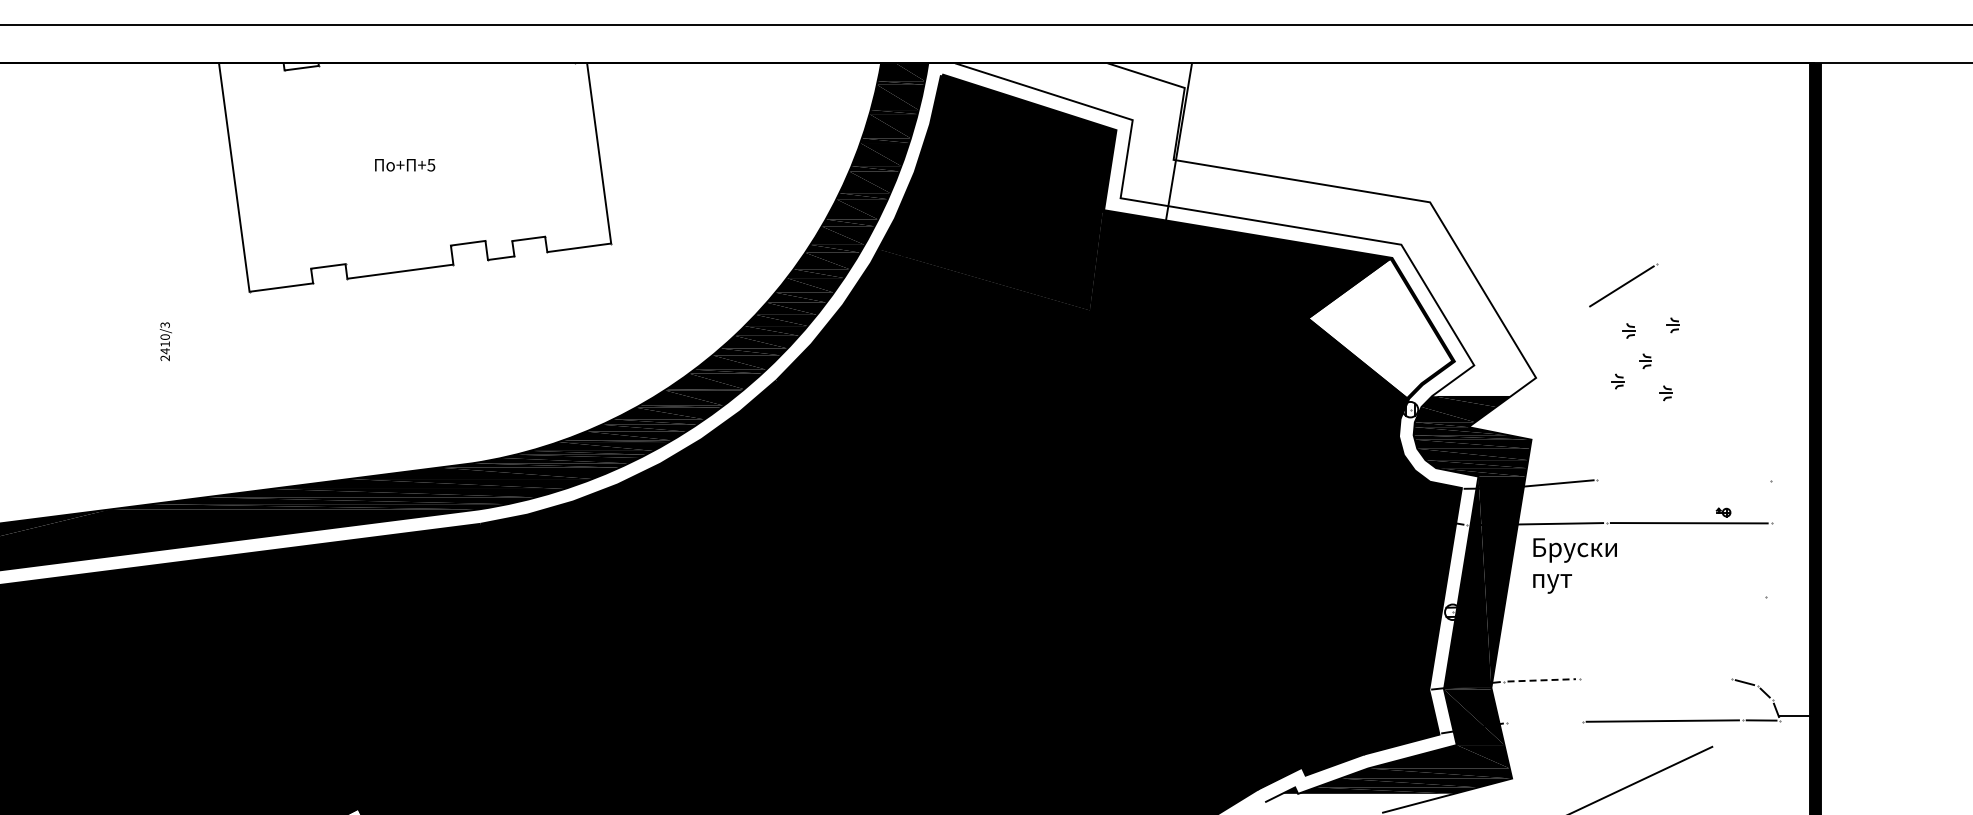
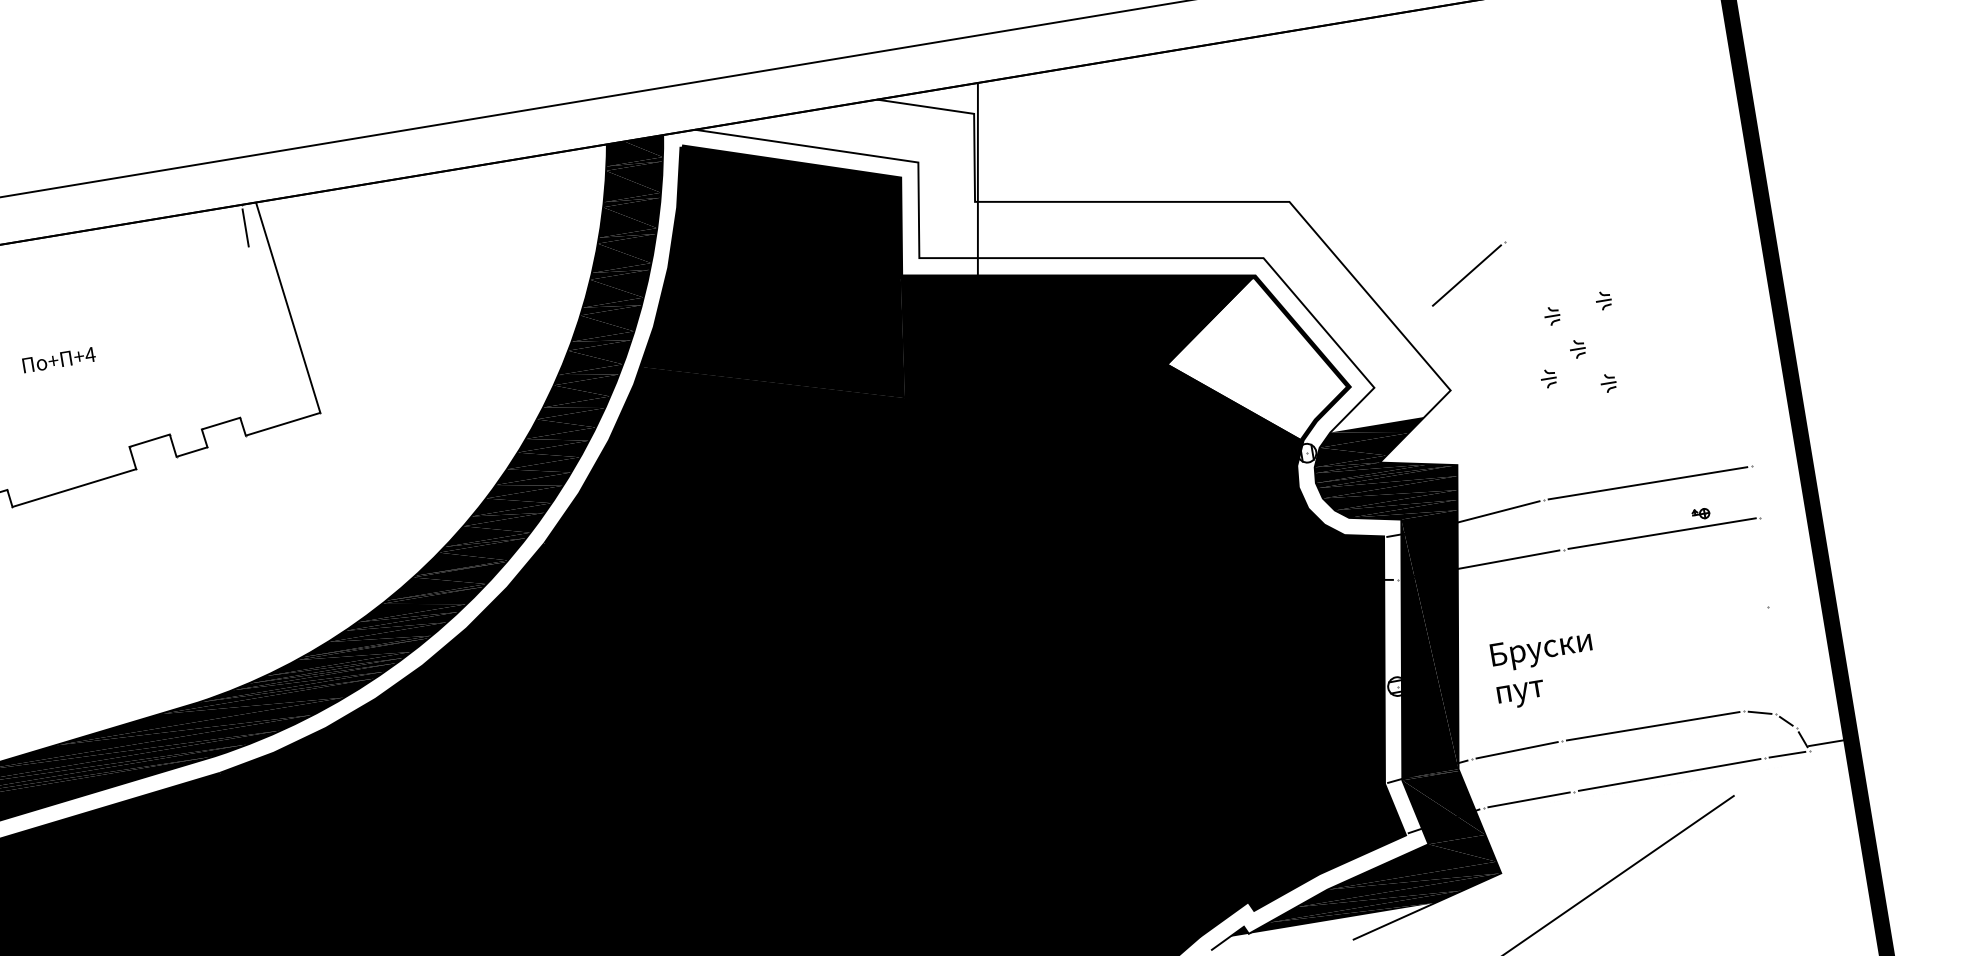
line: (575, 82) -> (245, 227), added
text: (431, 165) -> (90, 355), +5 -> +4
line: (1623, 285) -> (1468, 274), moved
line: (1684, 479) -> (1647, 482), added
text: (1574, 565) -> (1543, 668), moved
line: (1655, 679) -> (1652, 726), added
line: (1542, 680) -> (1518, 750), dashed -> solid
line: (1544, 721) -> (1528, 798), added

